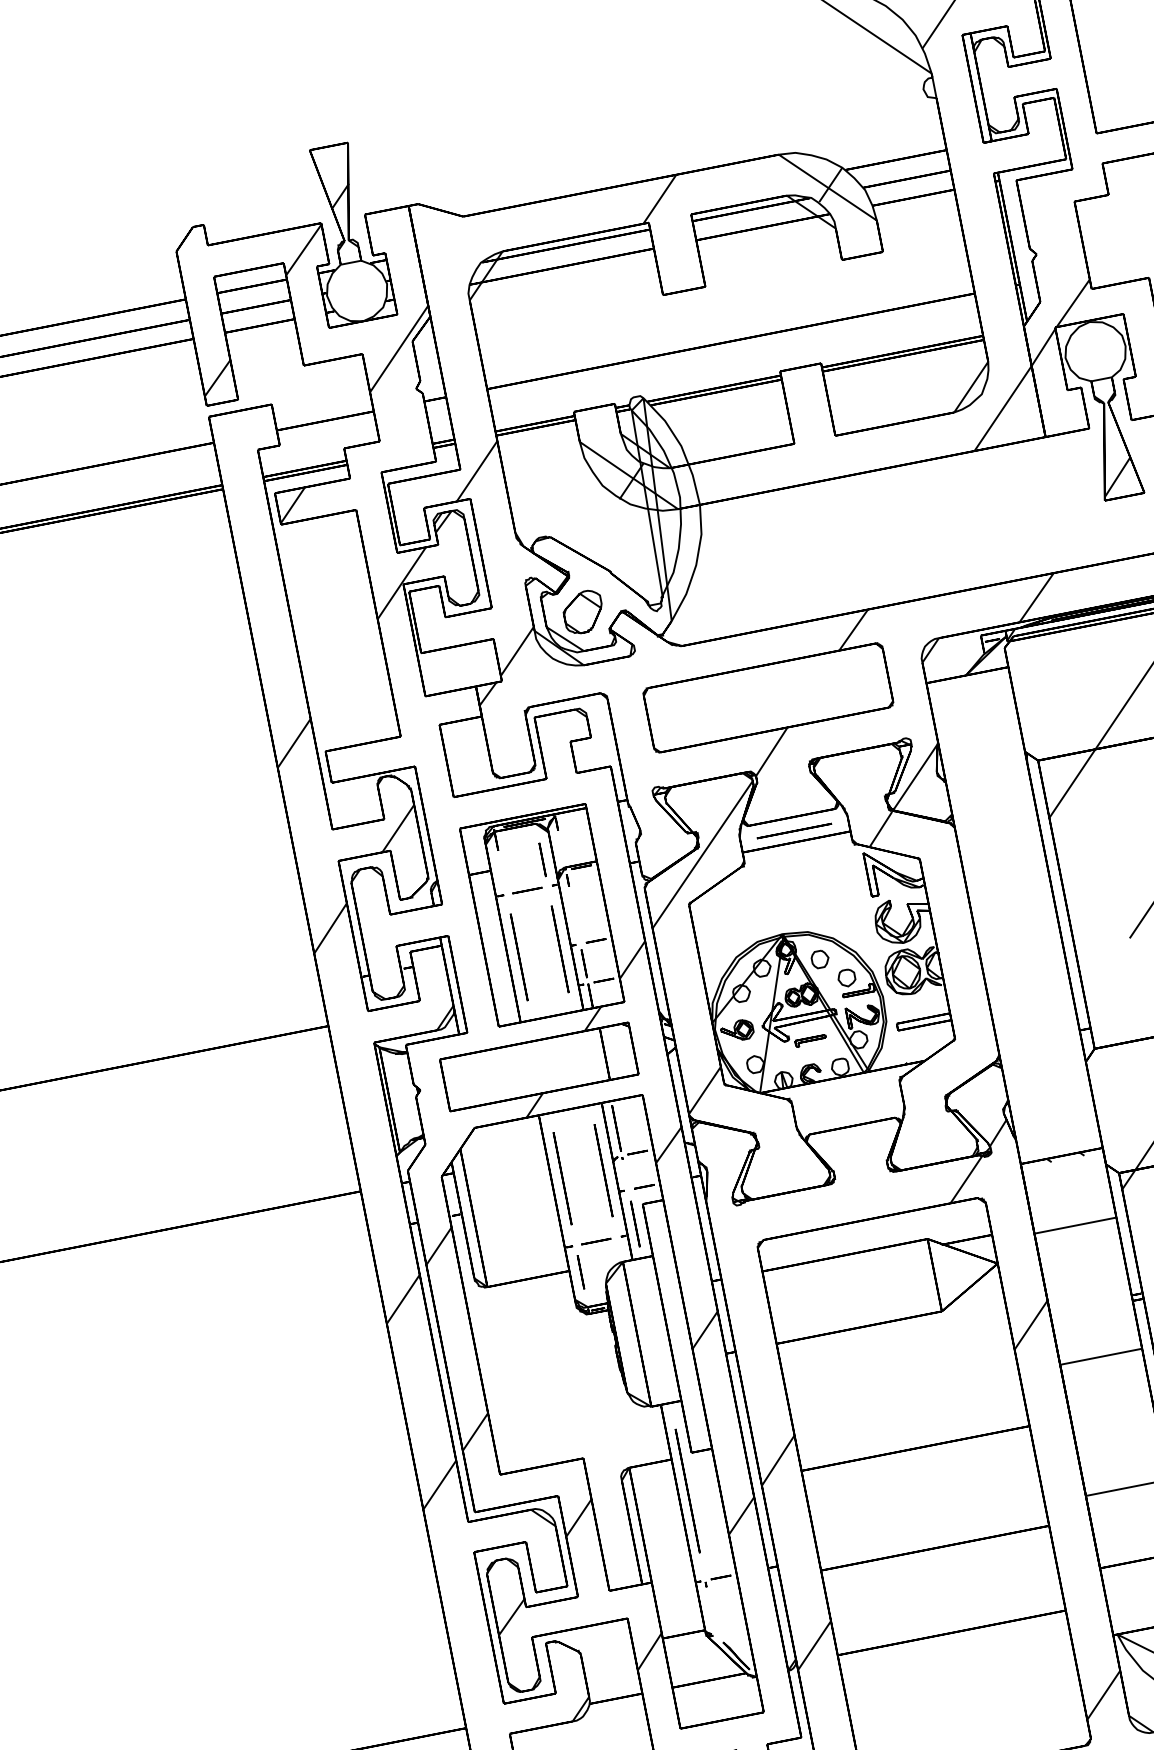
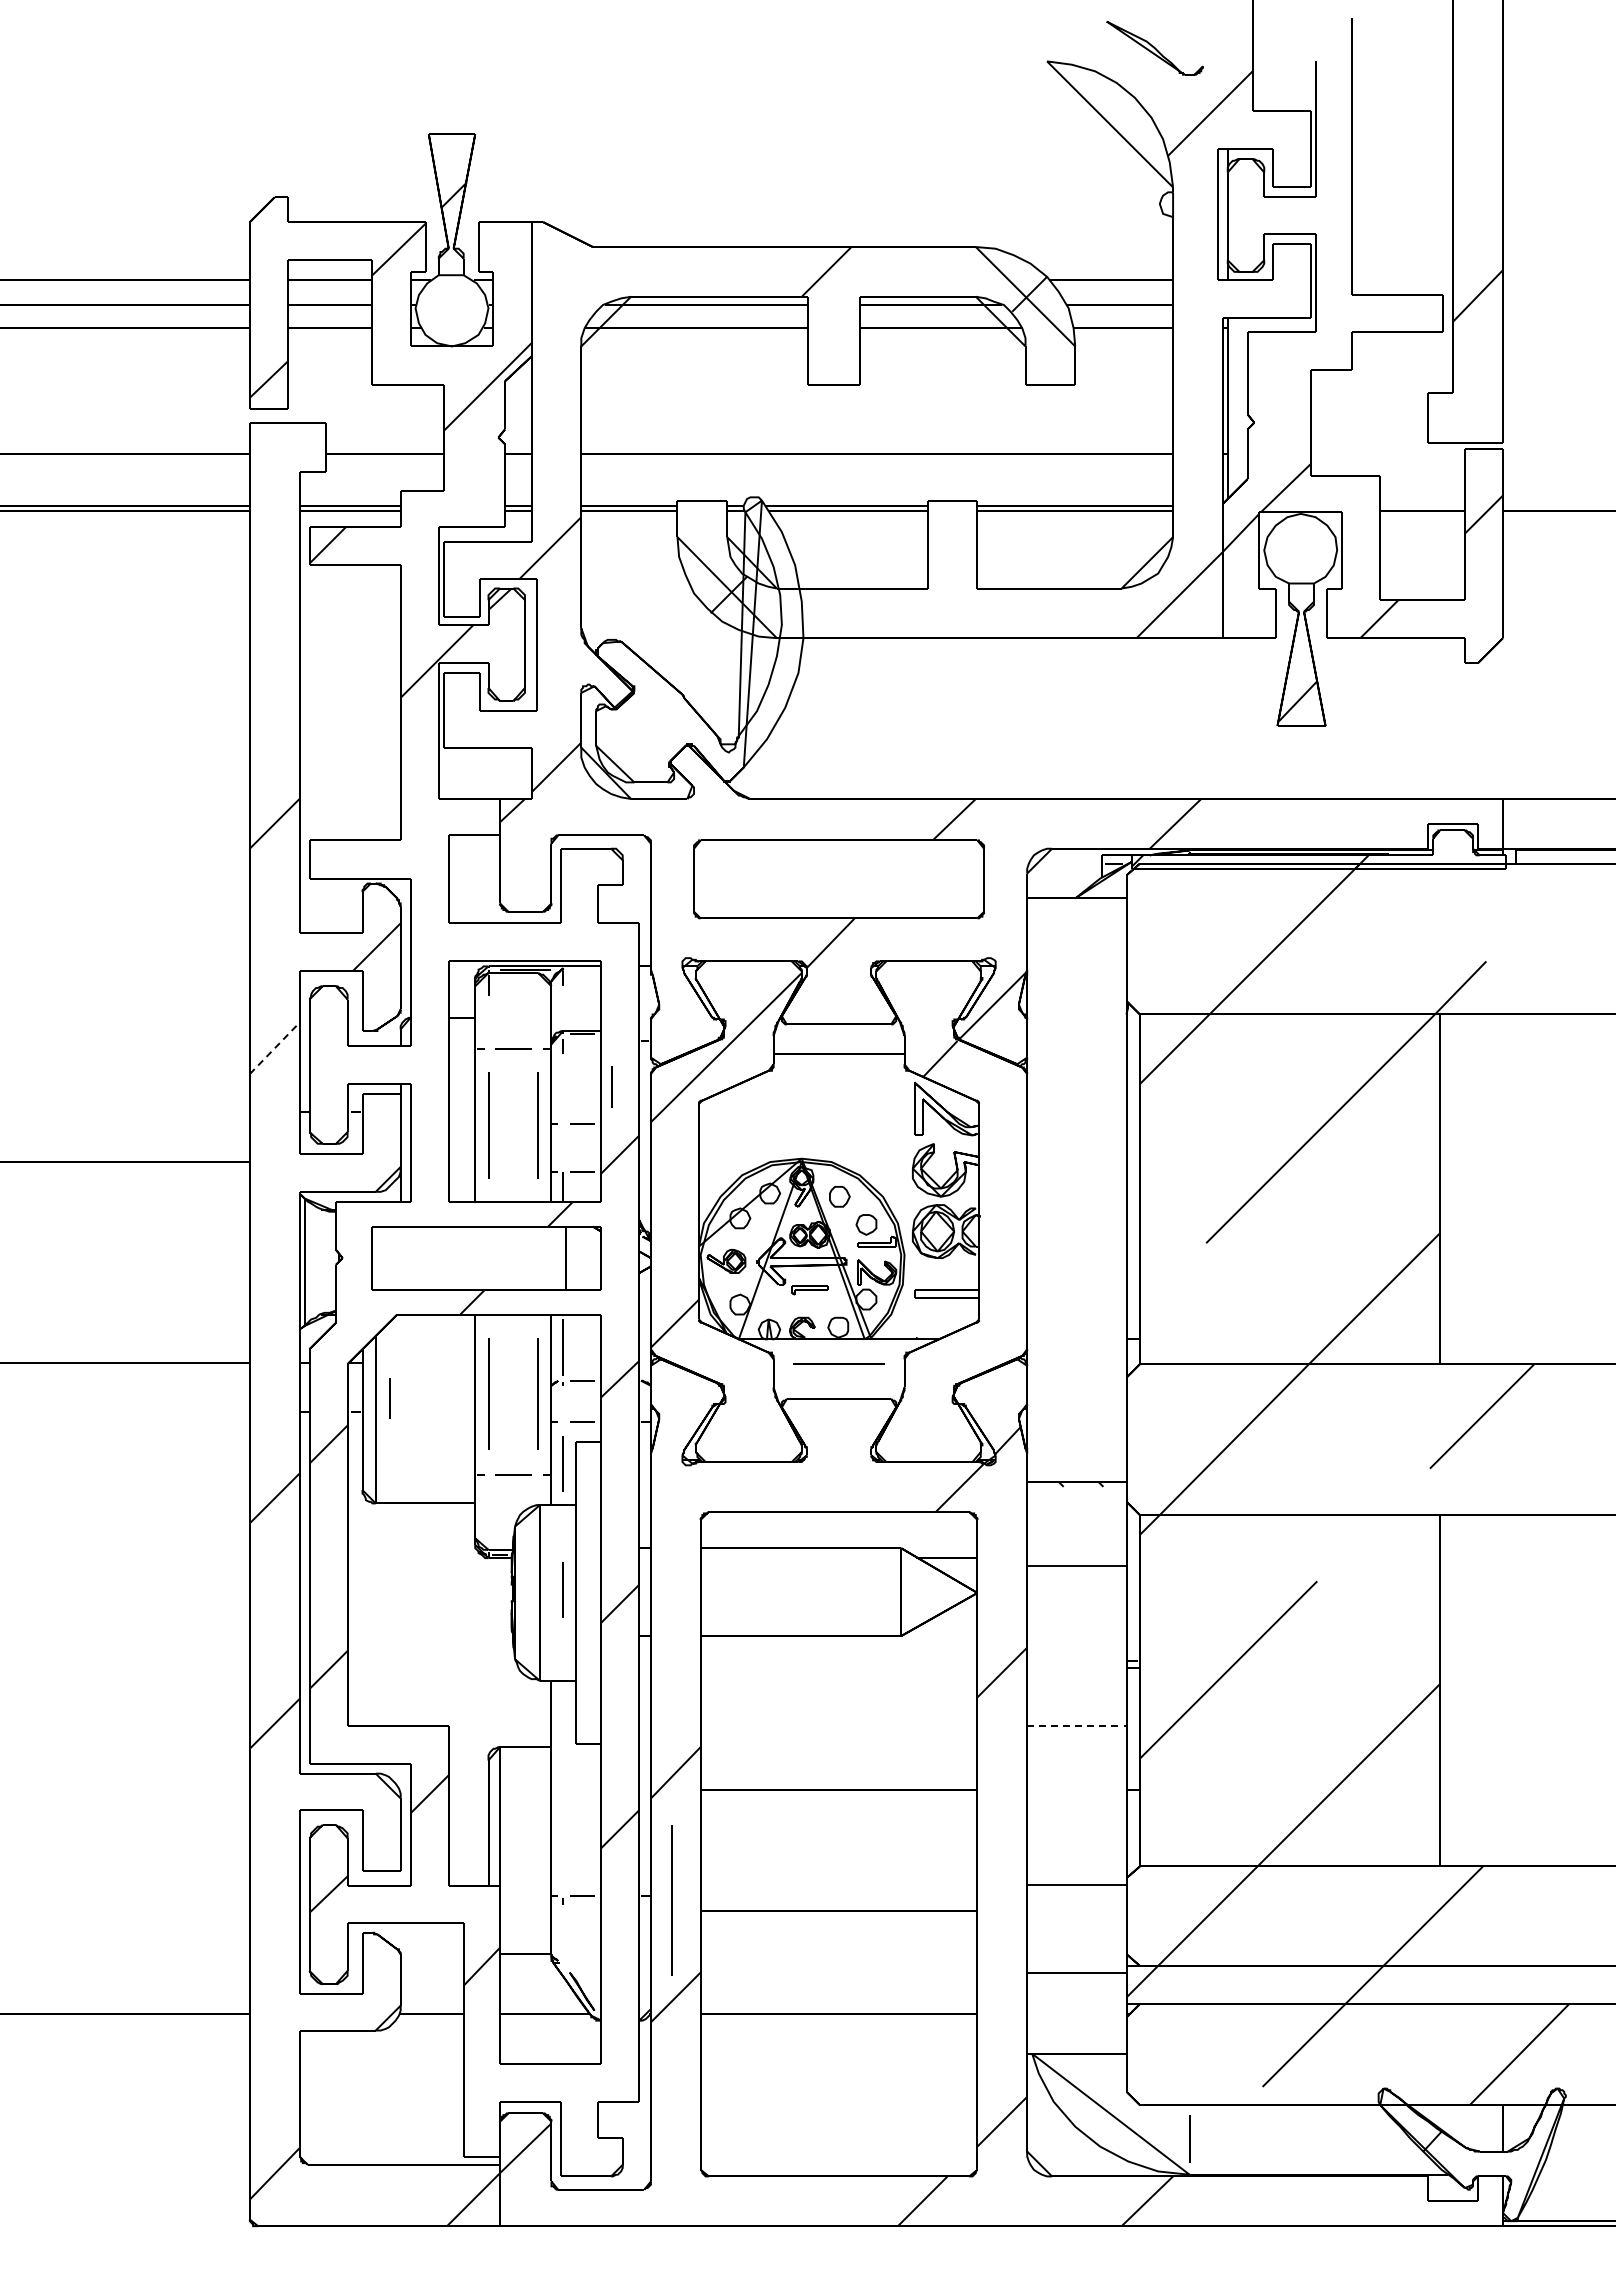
part: (583, 611) -> (642, 736), removed
line: (793, 830) -> (838, 1363), moved
line: (541, 859) -> (611, 1086), moved
line: (330, 928) -> (274, 1048), solid -> dashed
line: (583, 963) -> (562, 1147), removed
line: (580, 1272) -> (389, 1398), moved
line: (655, 1327) -> (562, 1589), added
line: (1100, 1356) -> (1076, 1725), solid -> dashed
line: (687, 1490) -> (671, 1900), moved

